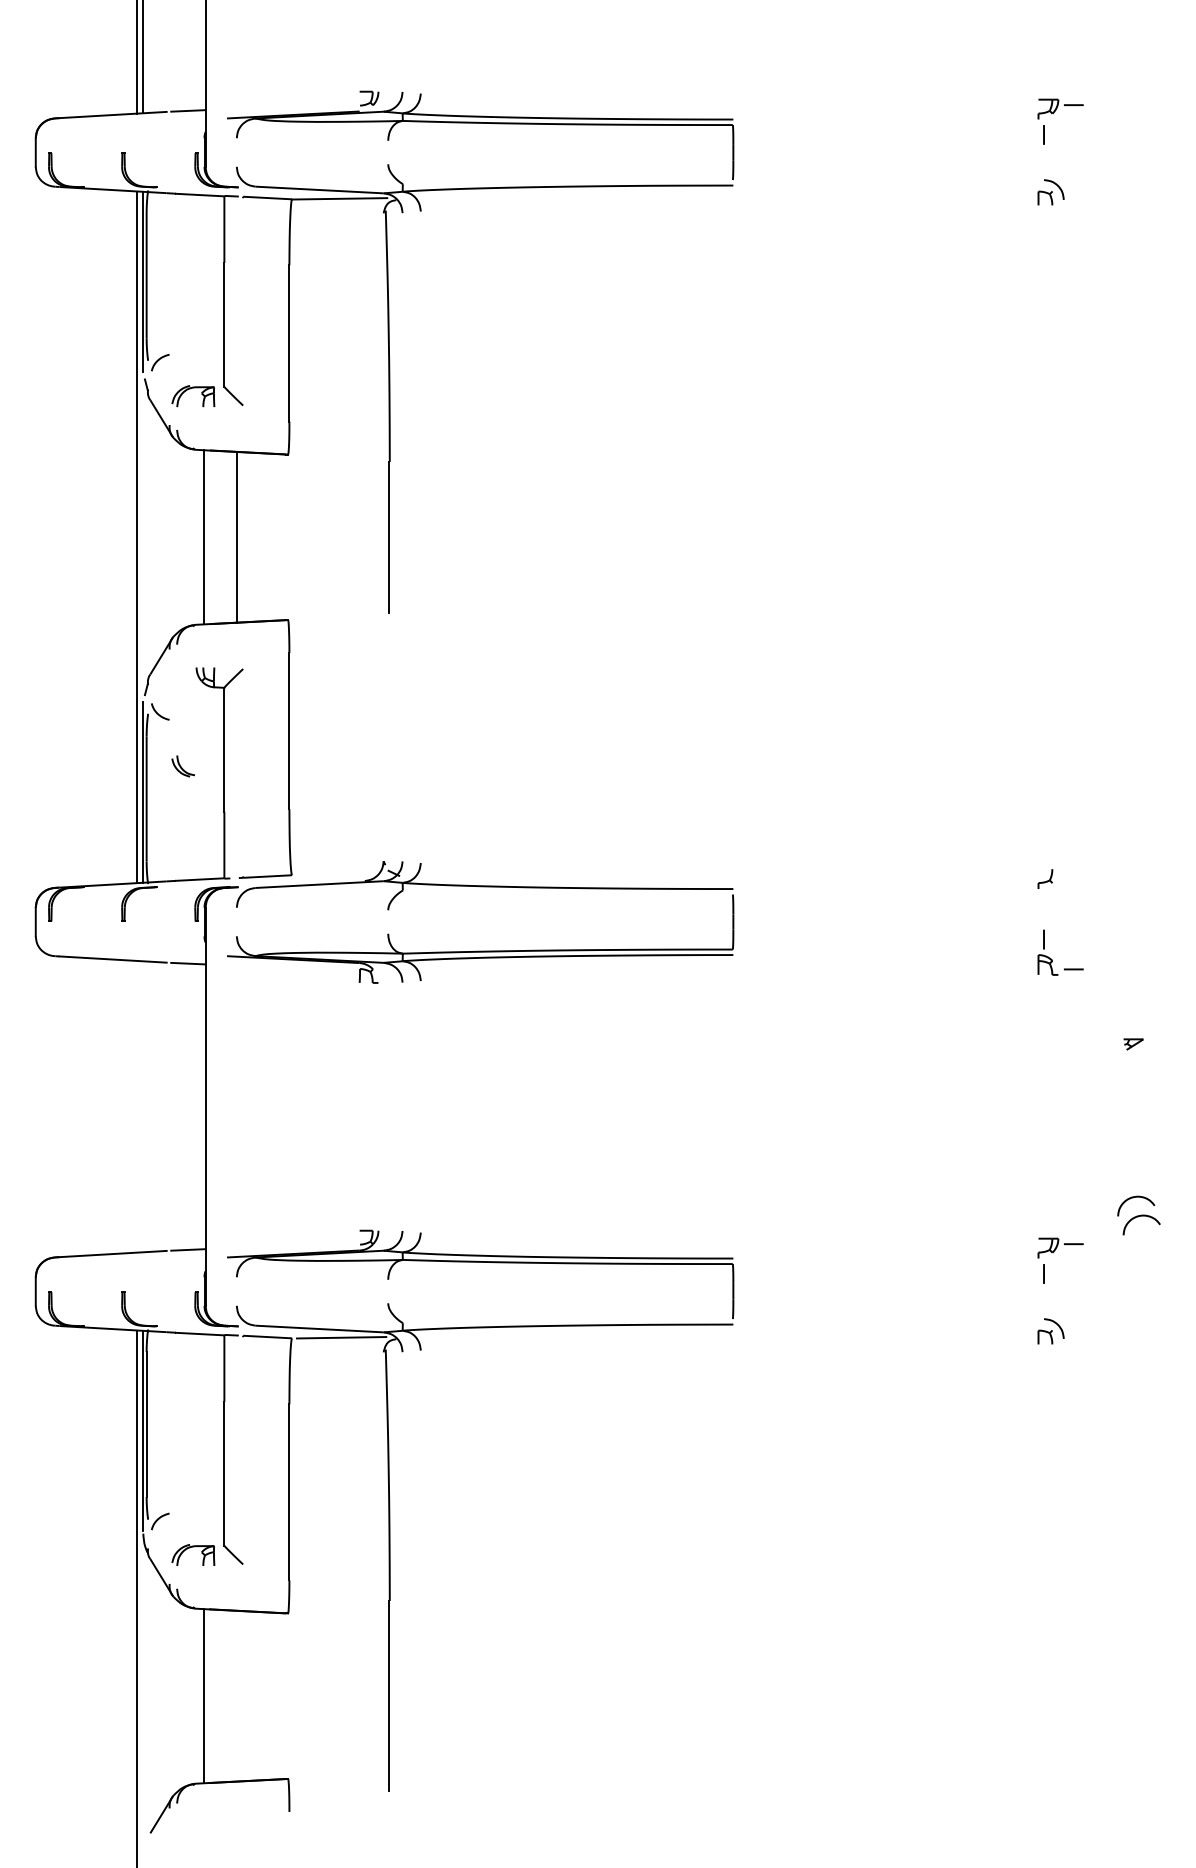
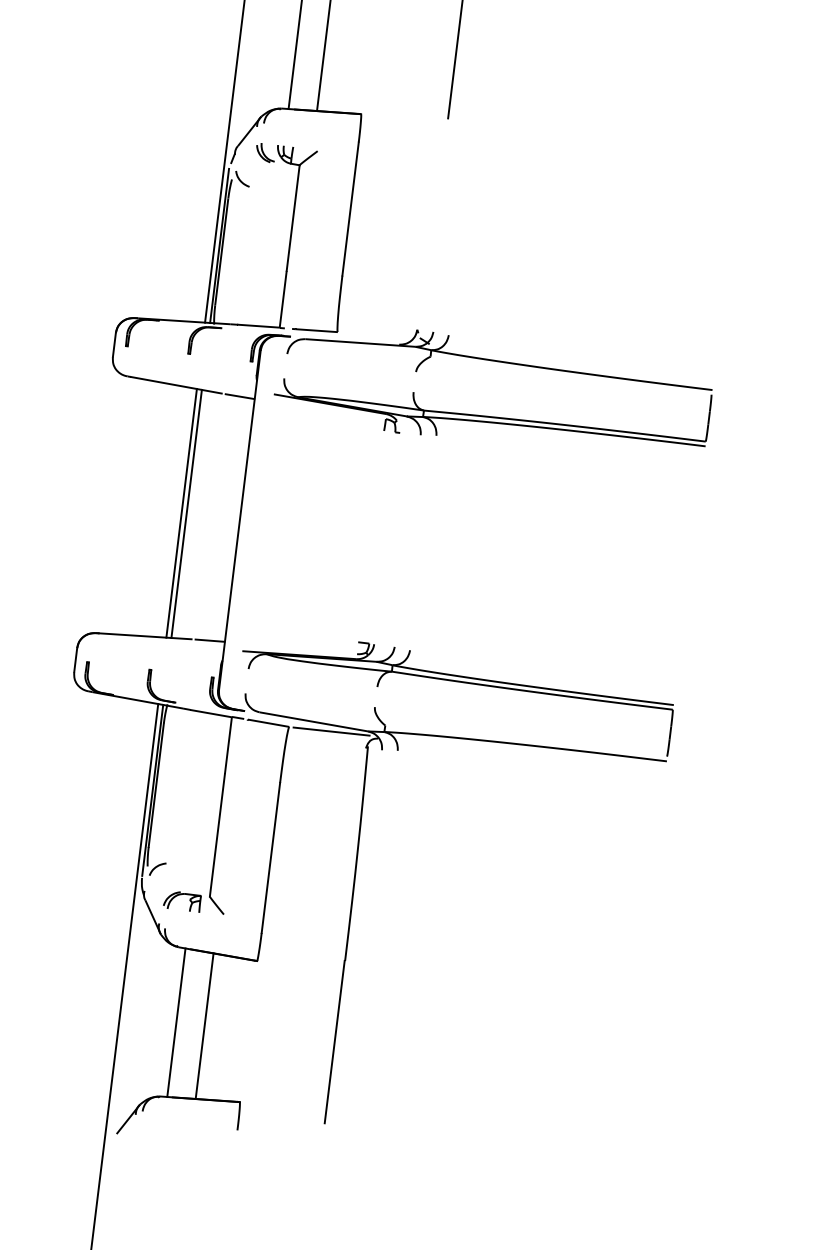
part: (182, 766) -> (264, 152), moved
line: (137, 1106) -> (181, 513), added
line: (143, 1106) -> (186, 513), added
line: (236, 1695) -> (204, 1025), added

